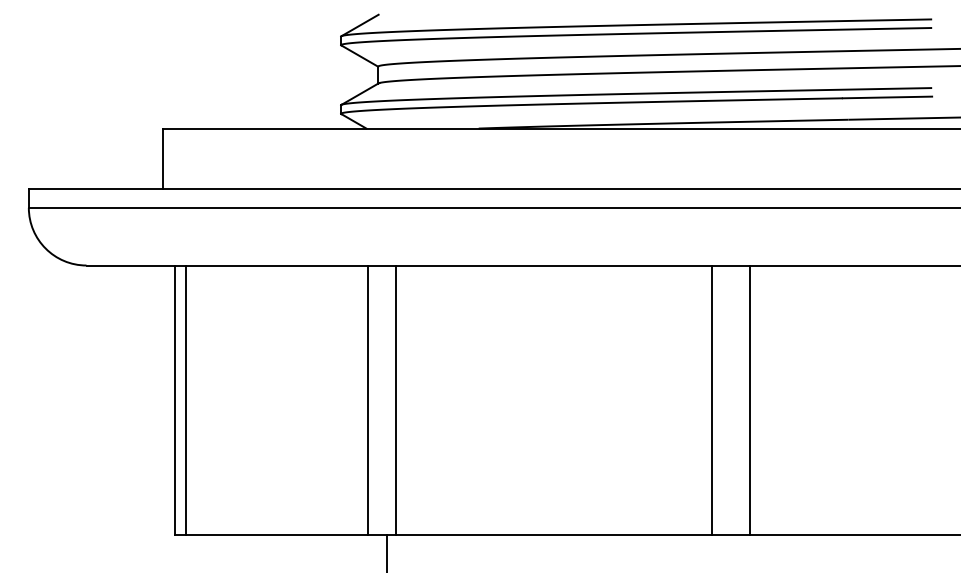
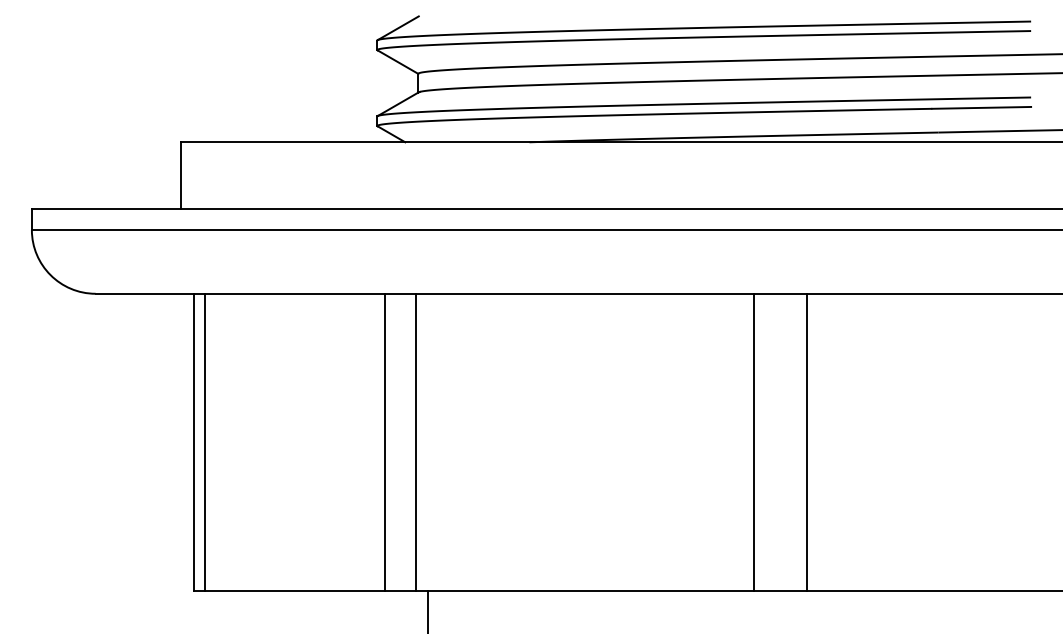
line: (368, 399) -> (385, 442), moved
line: (395, 399) -> (415, 442), moved
line: (711, 399) -> (754, 442), moved
line: (749, 399) -> (807, 442), moved

